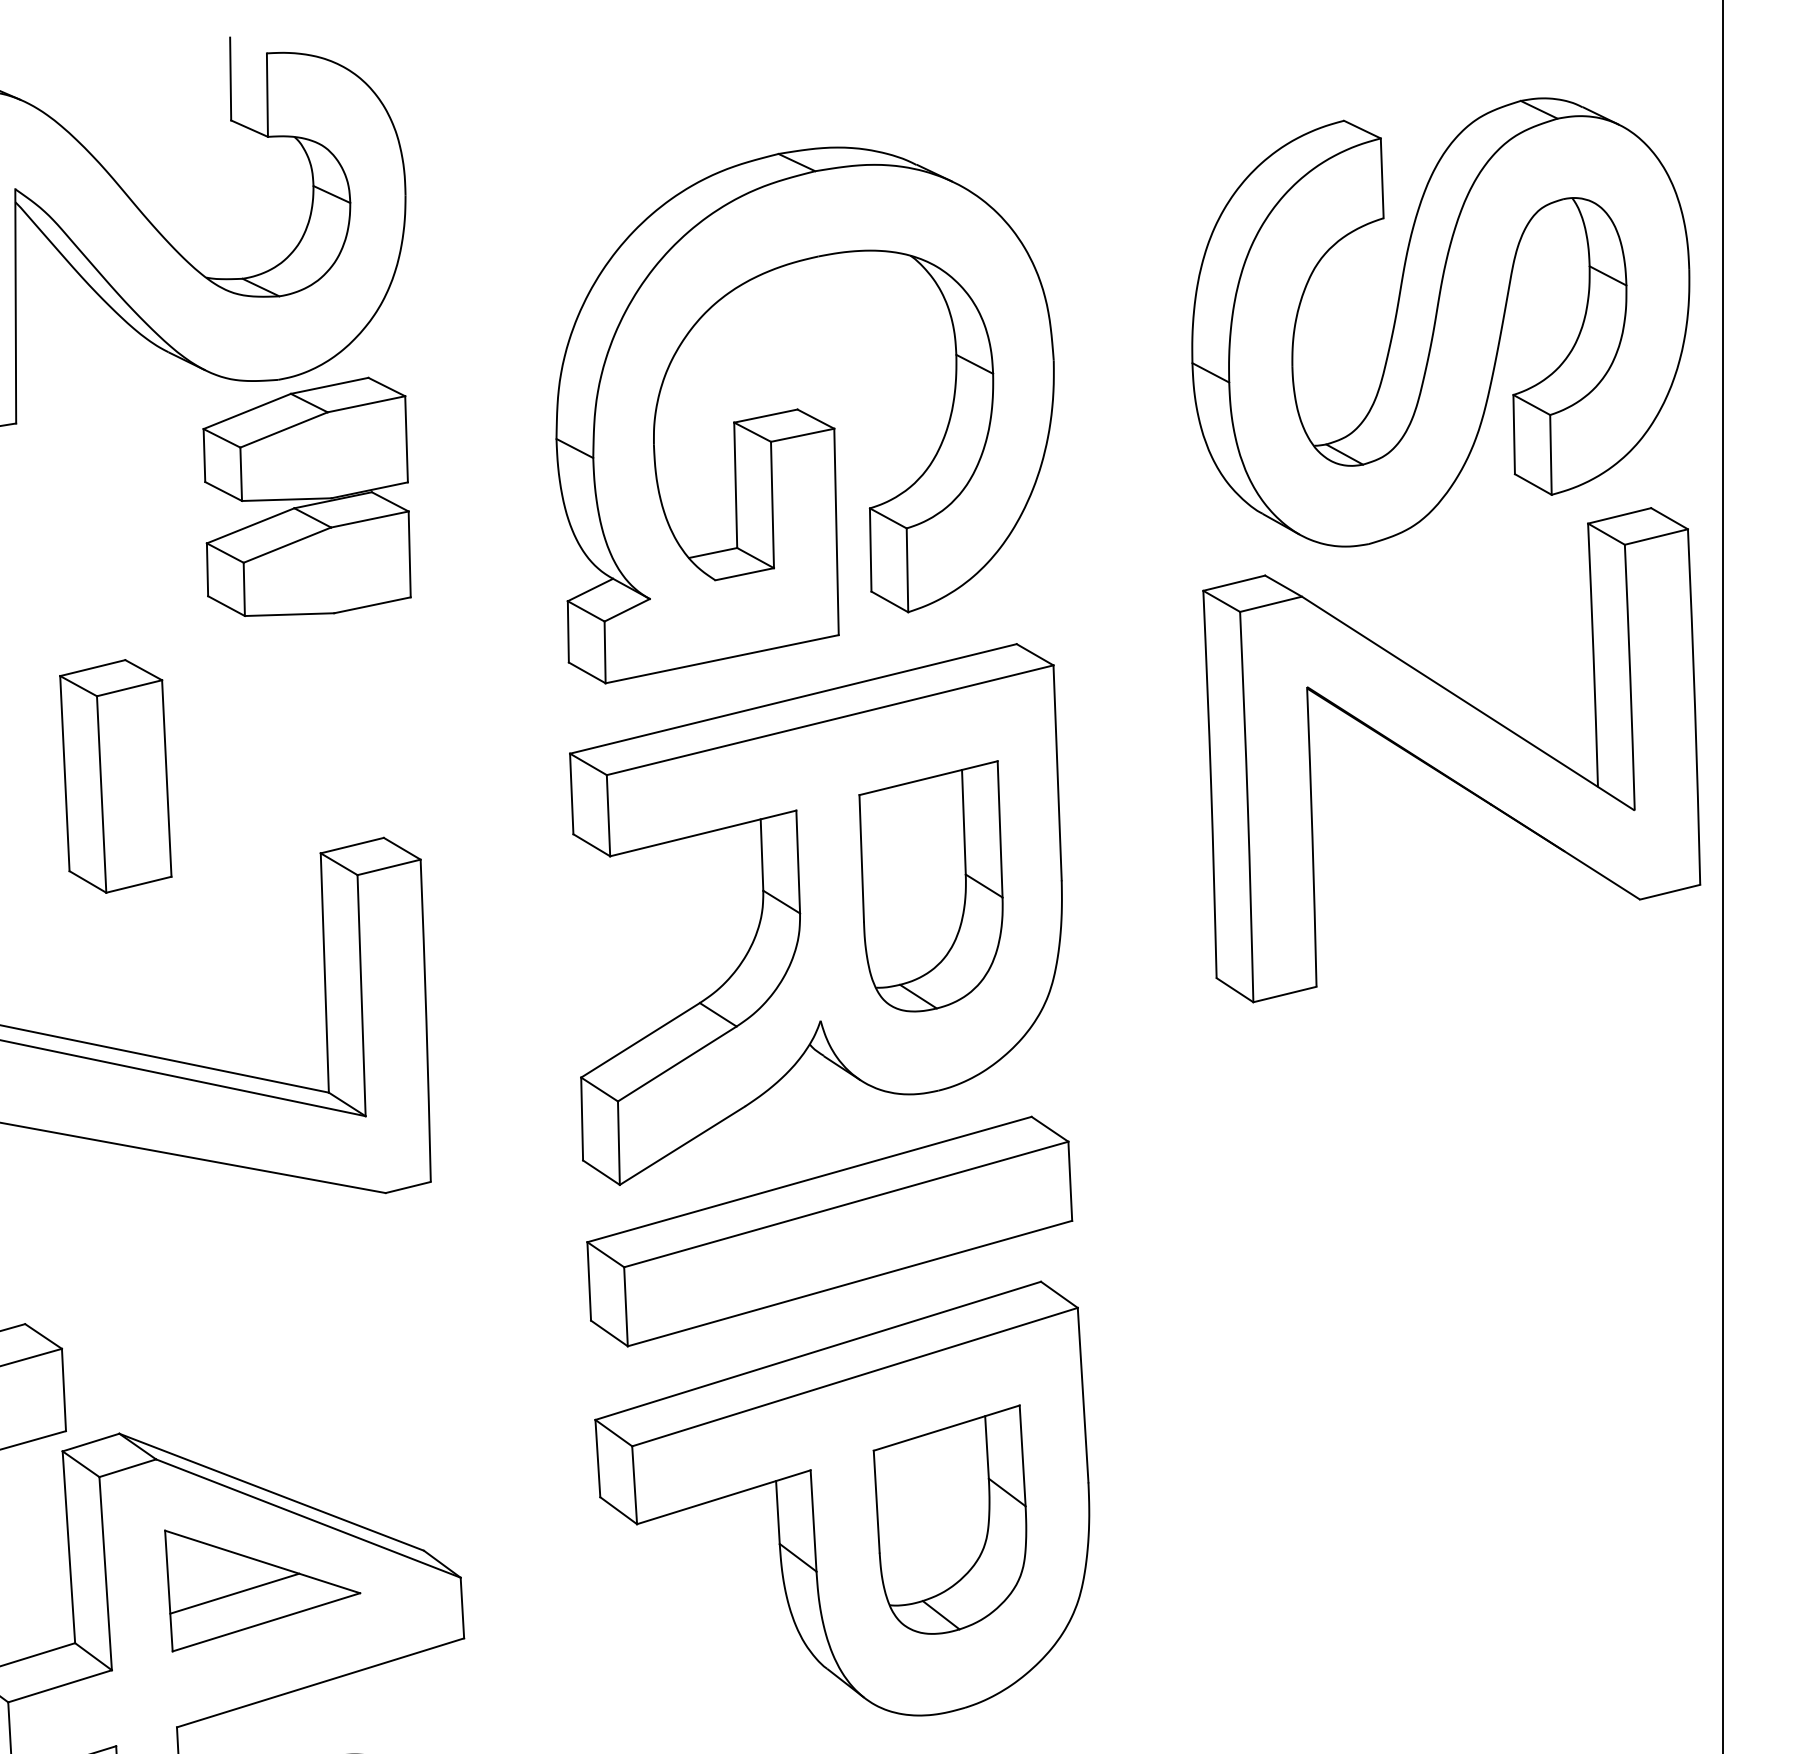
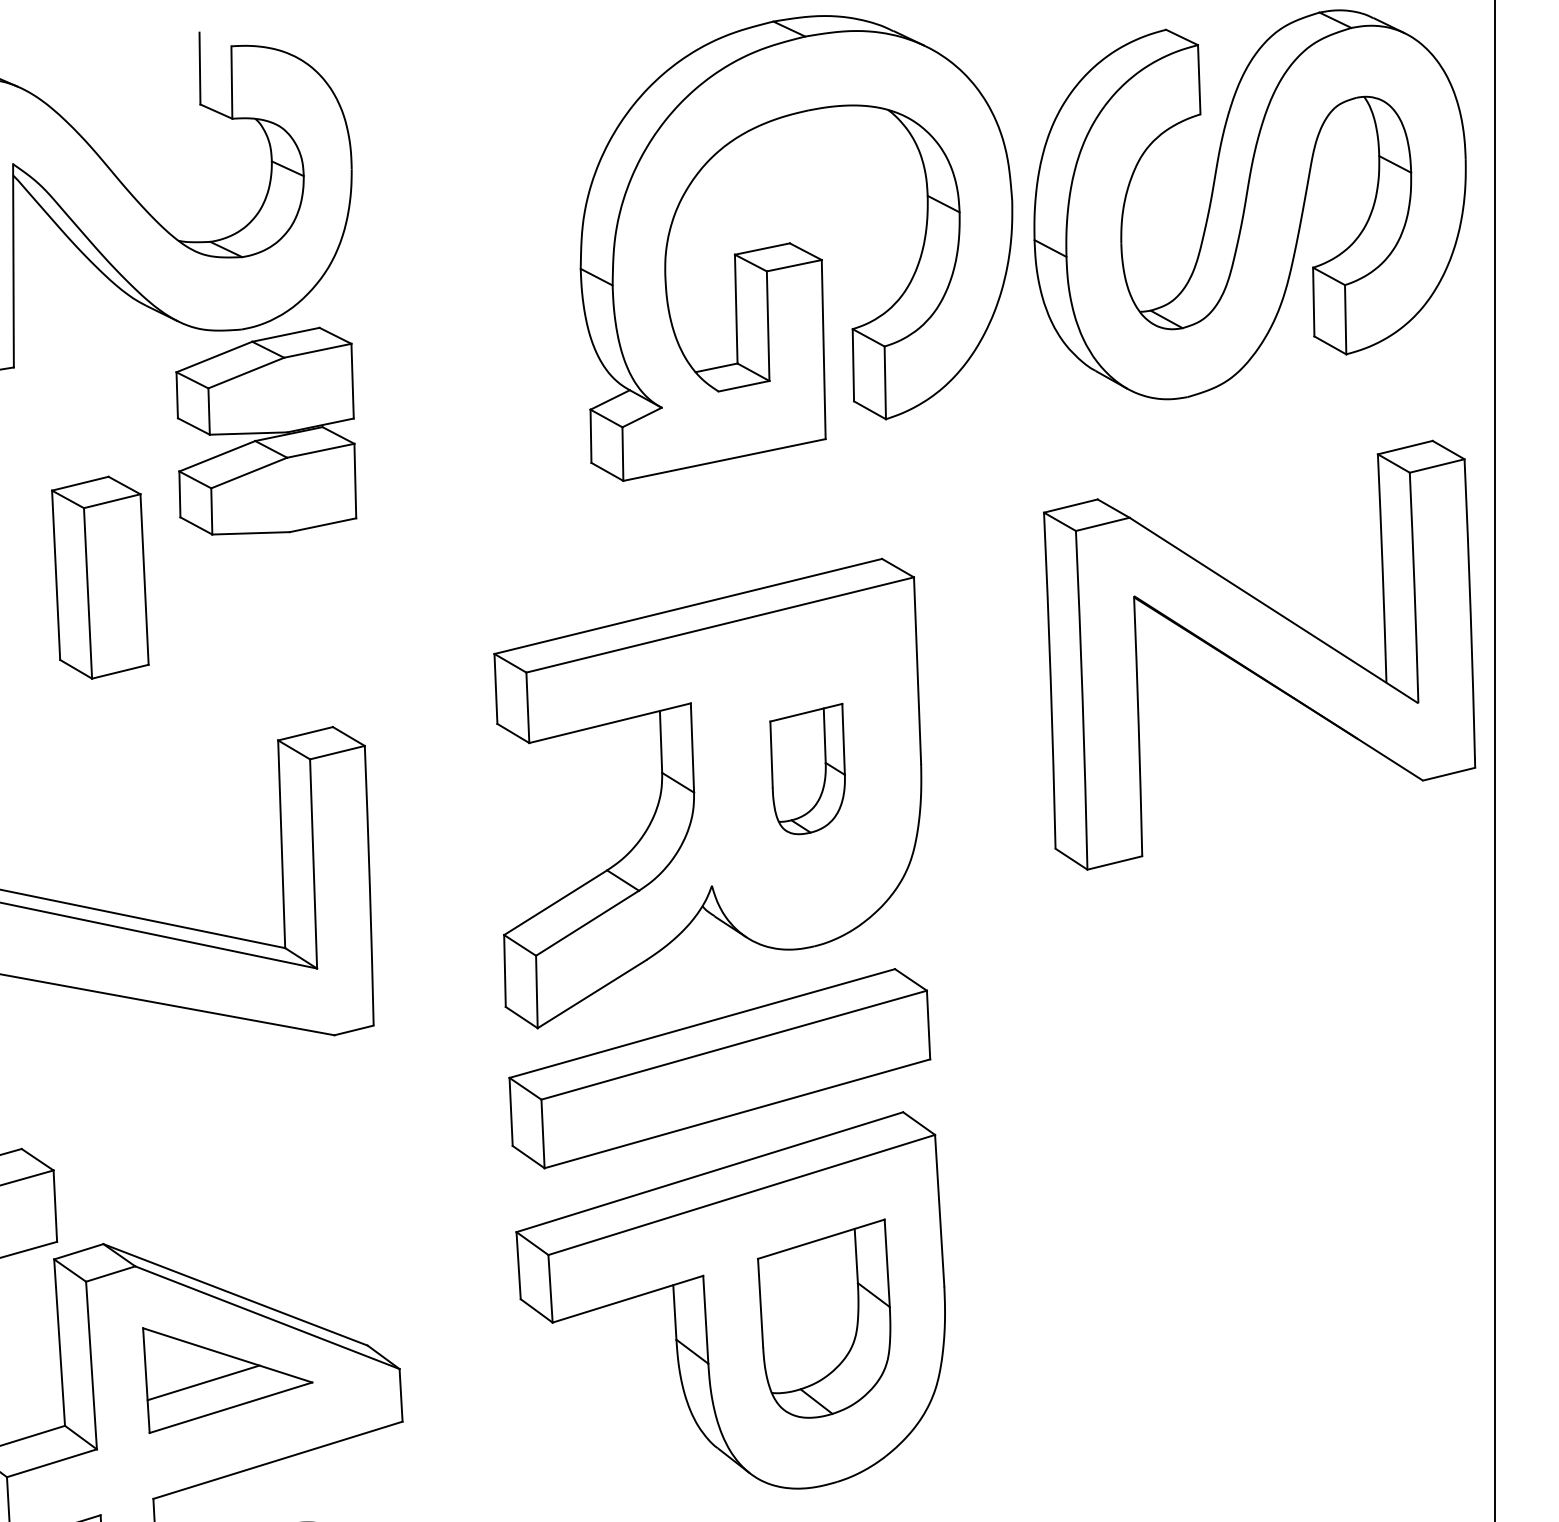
part: (1440, 322) -> (1249, 204), moved
part: (805, 415) -> (796, 248), moved
part: (116, 776) -> (100, 577), moved
part: (930, 885) -> (807, 768), size x0.6

